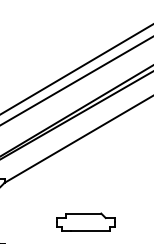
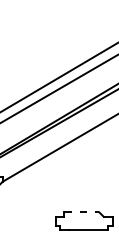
line: (83, 213) -> (81, 212), solid -> dashed

